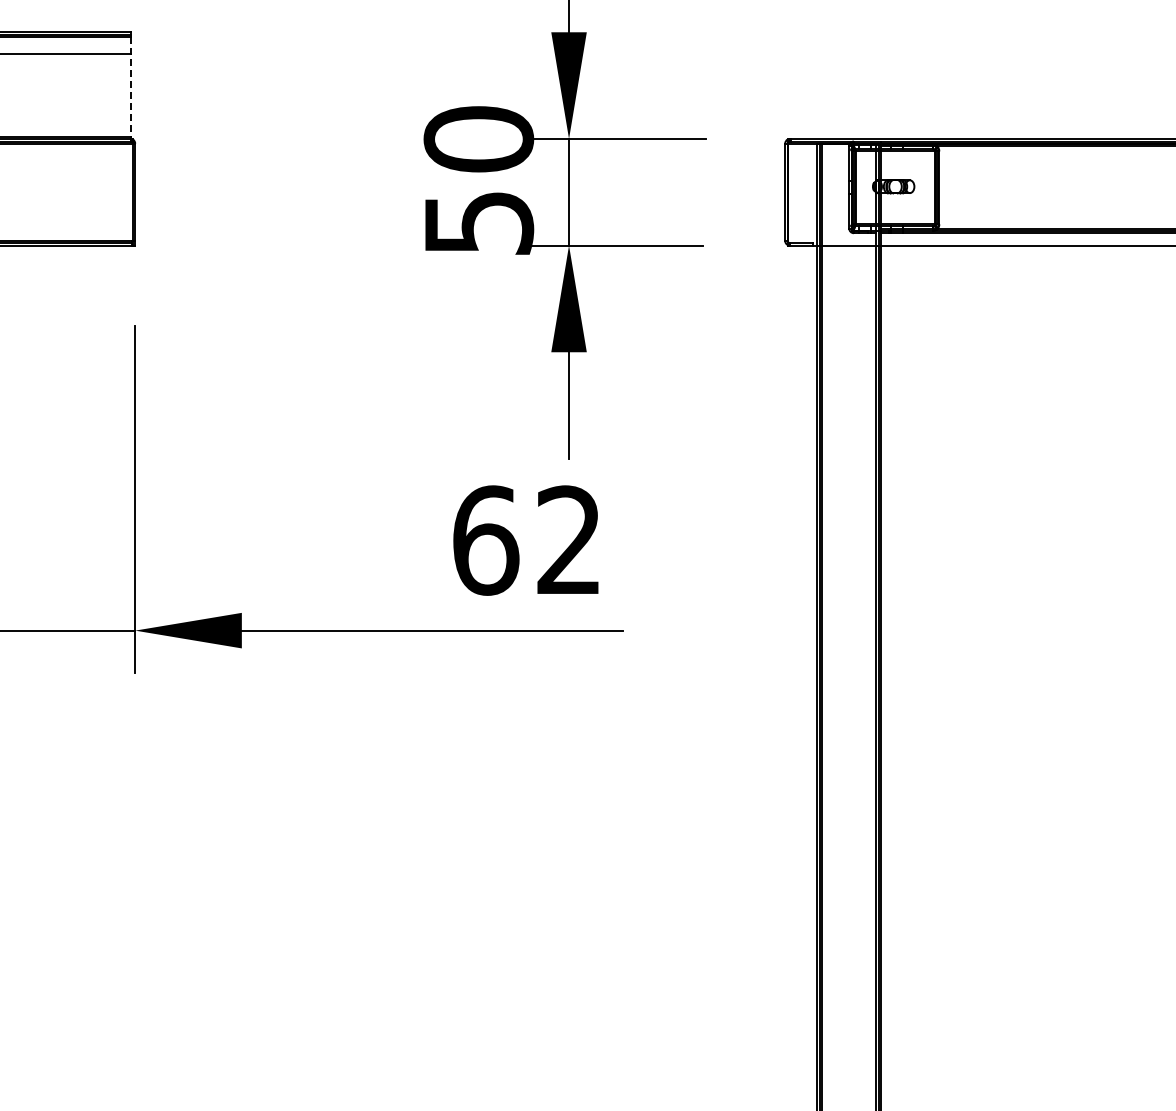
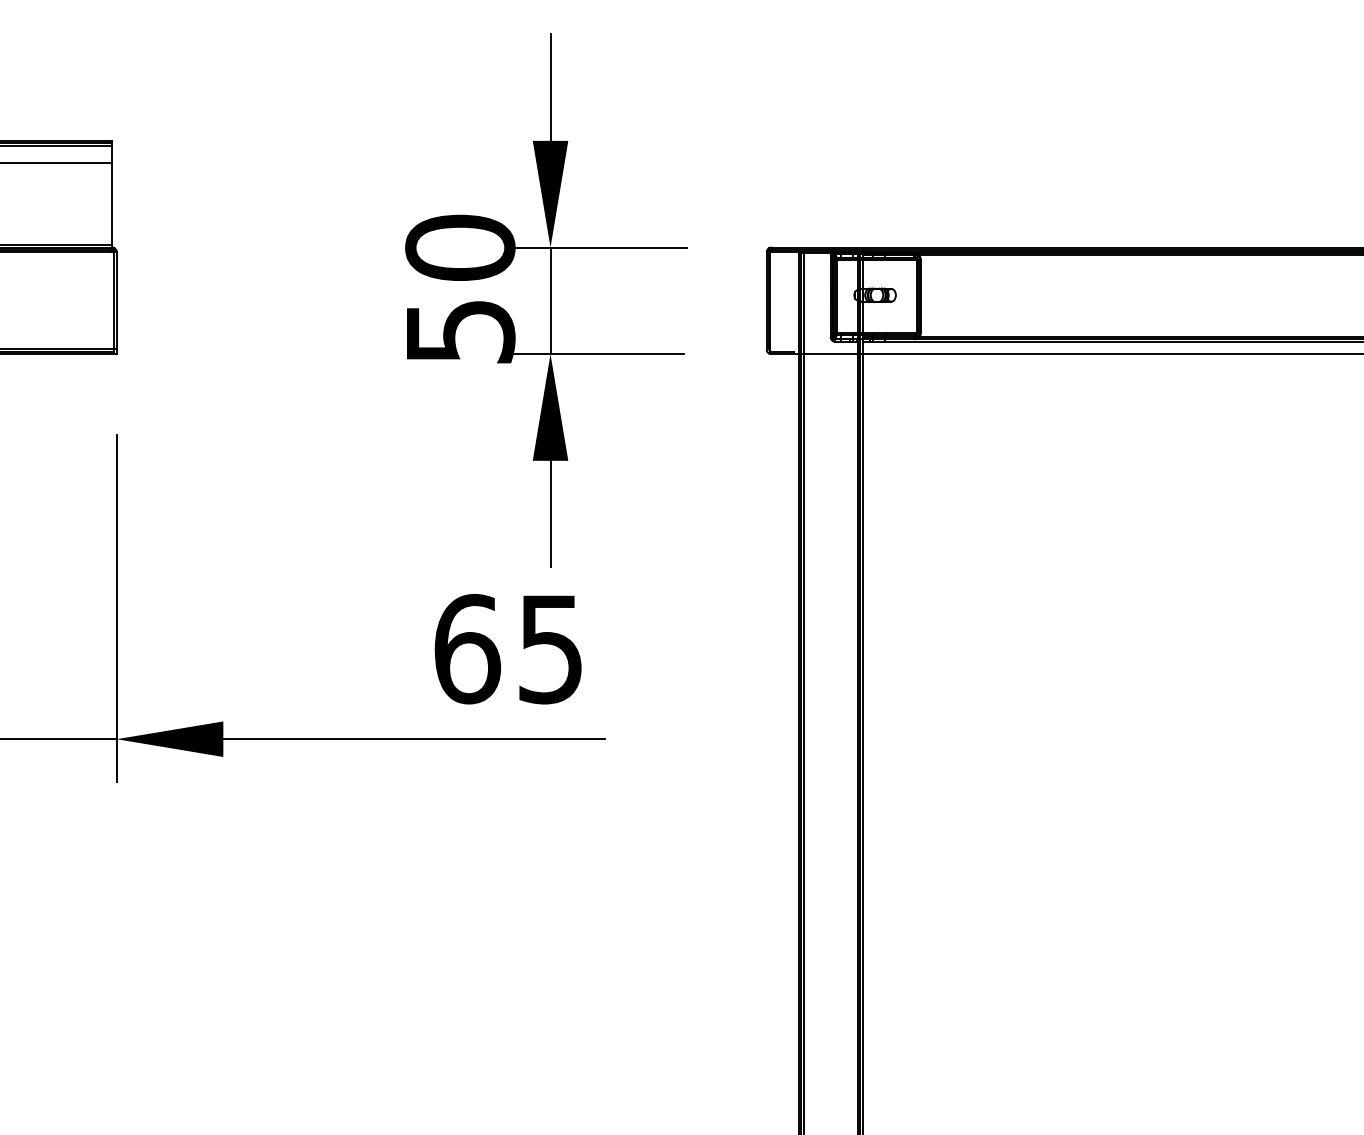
line: (131, 86) -> (112, 195), dashed -> solid
text: (569, 540) -> (550, 649), 62 -> 65

